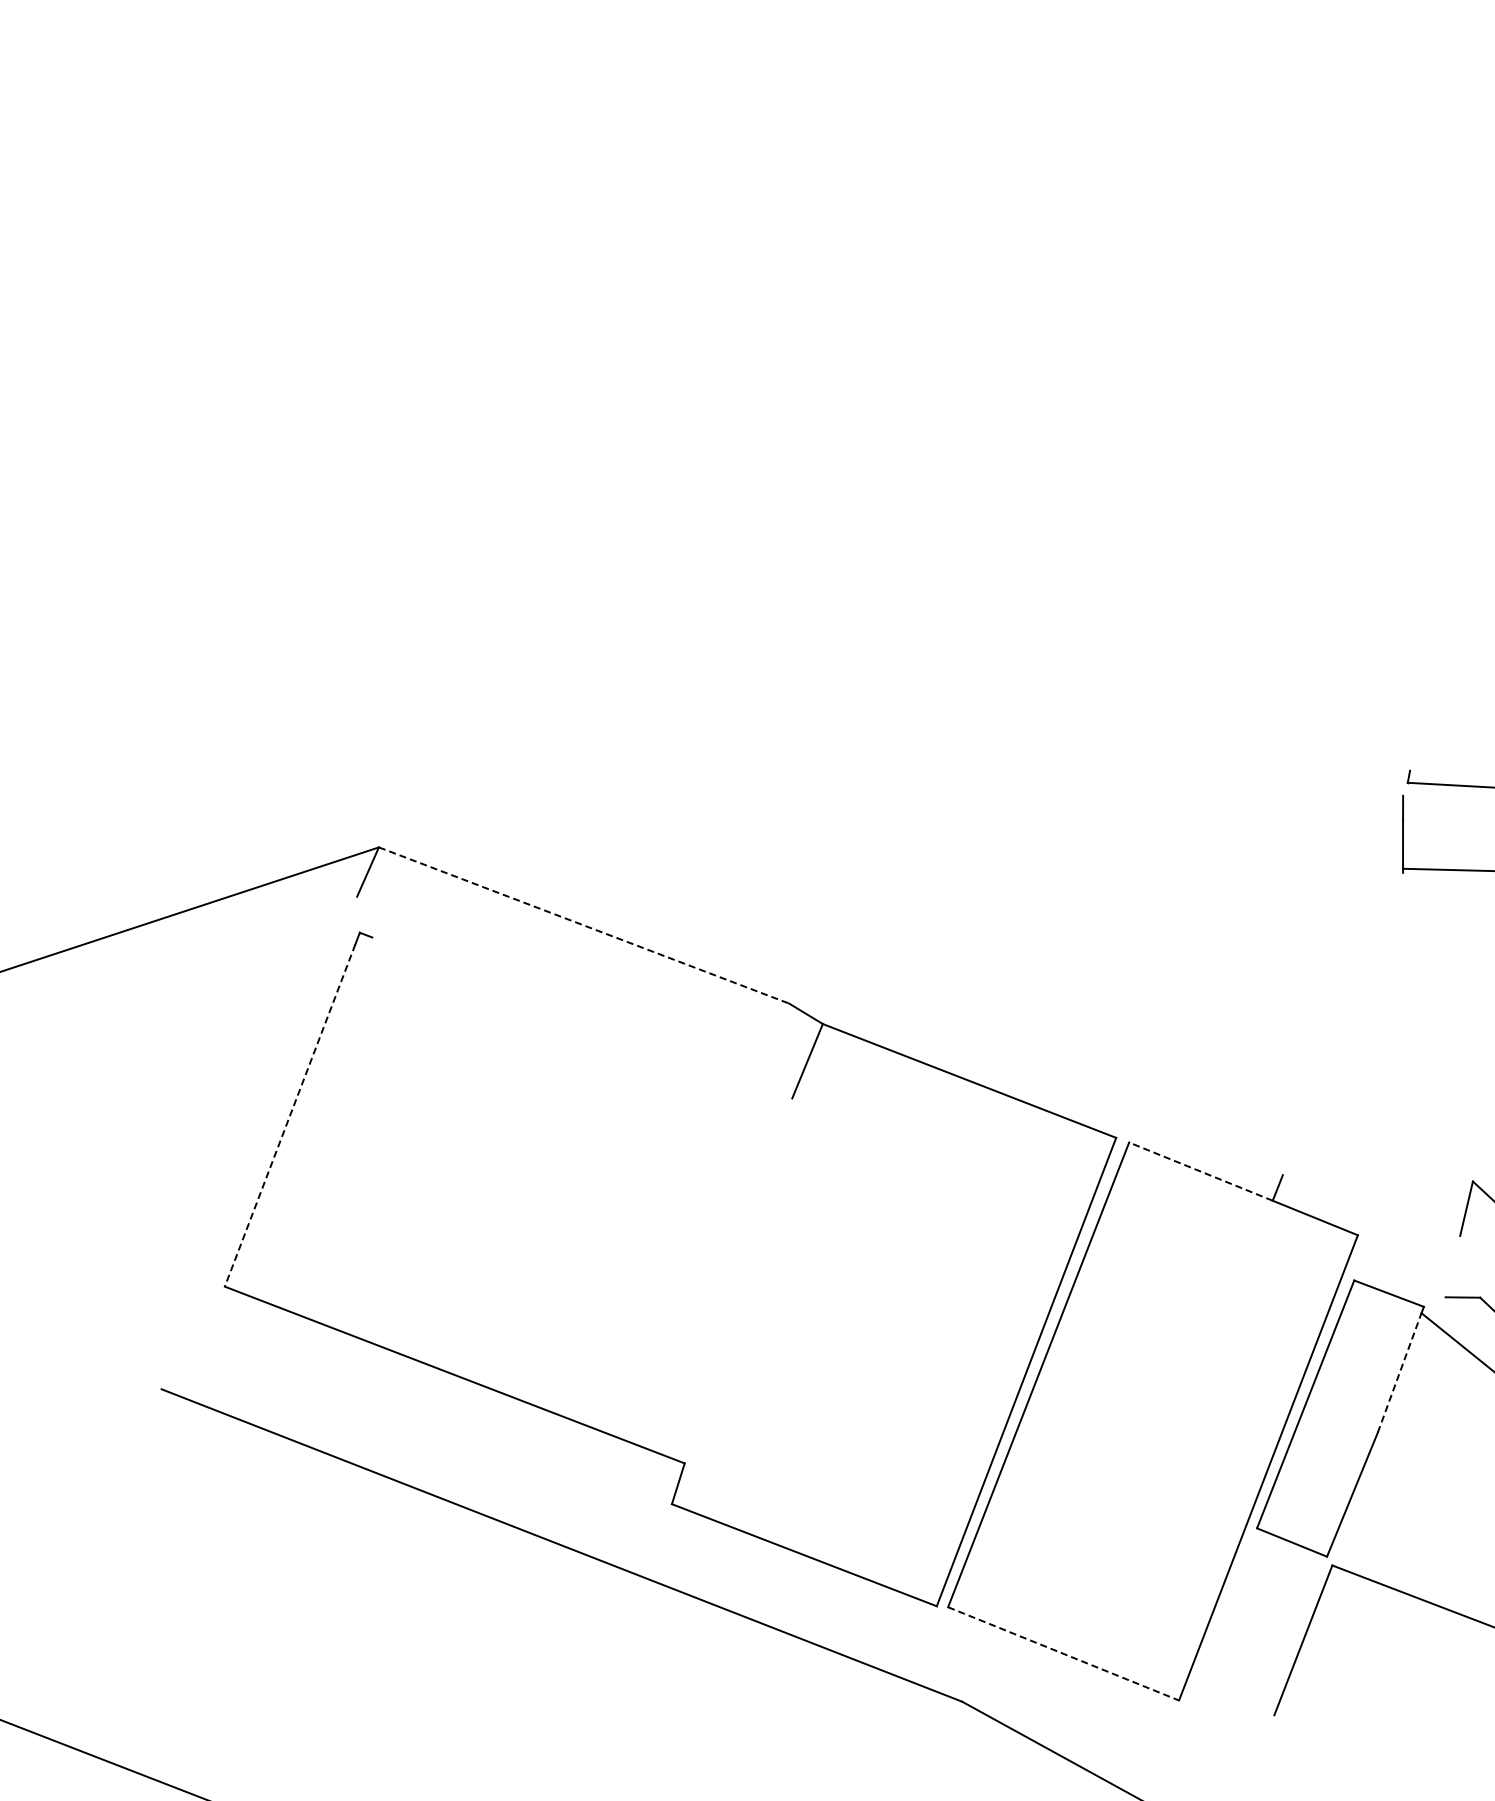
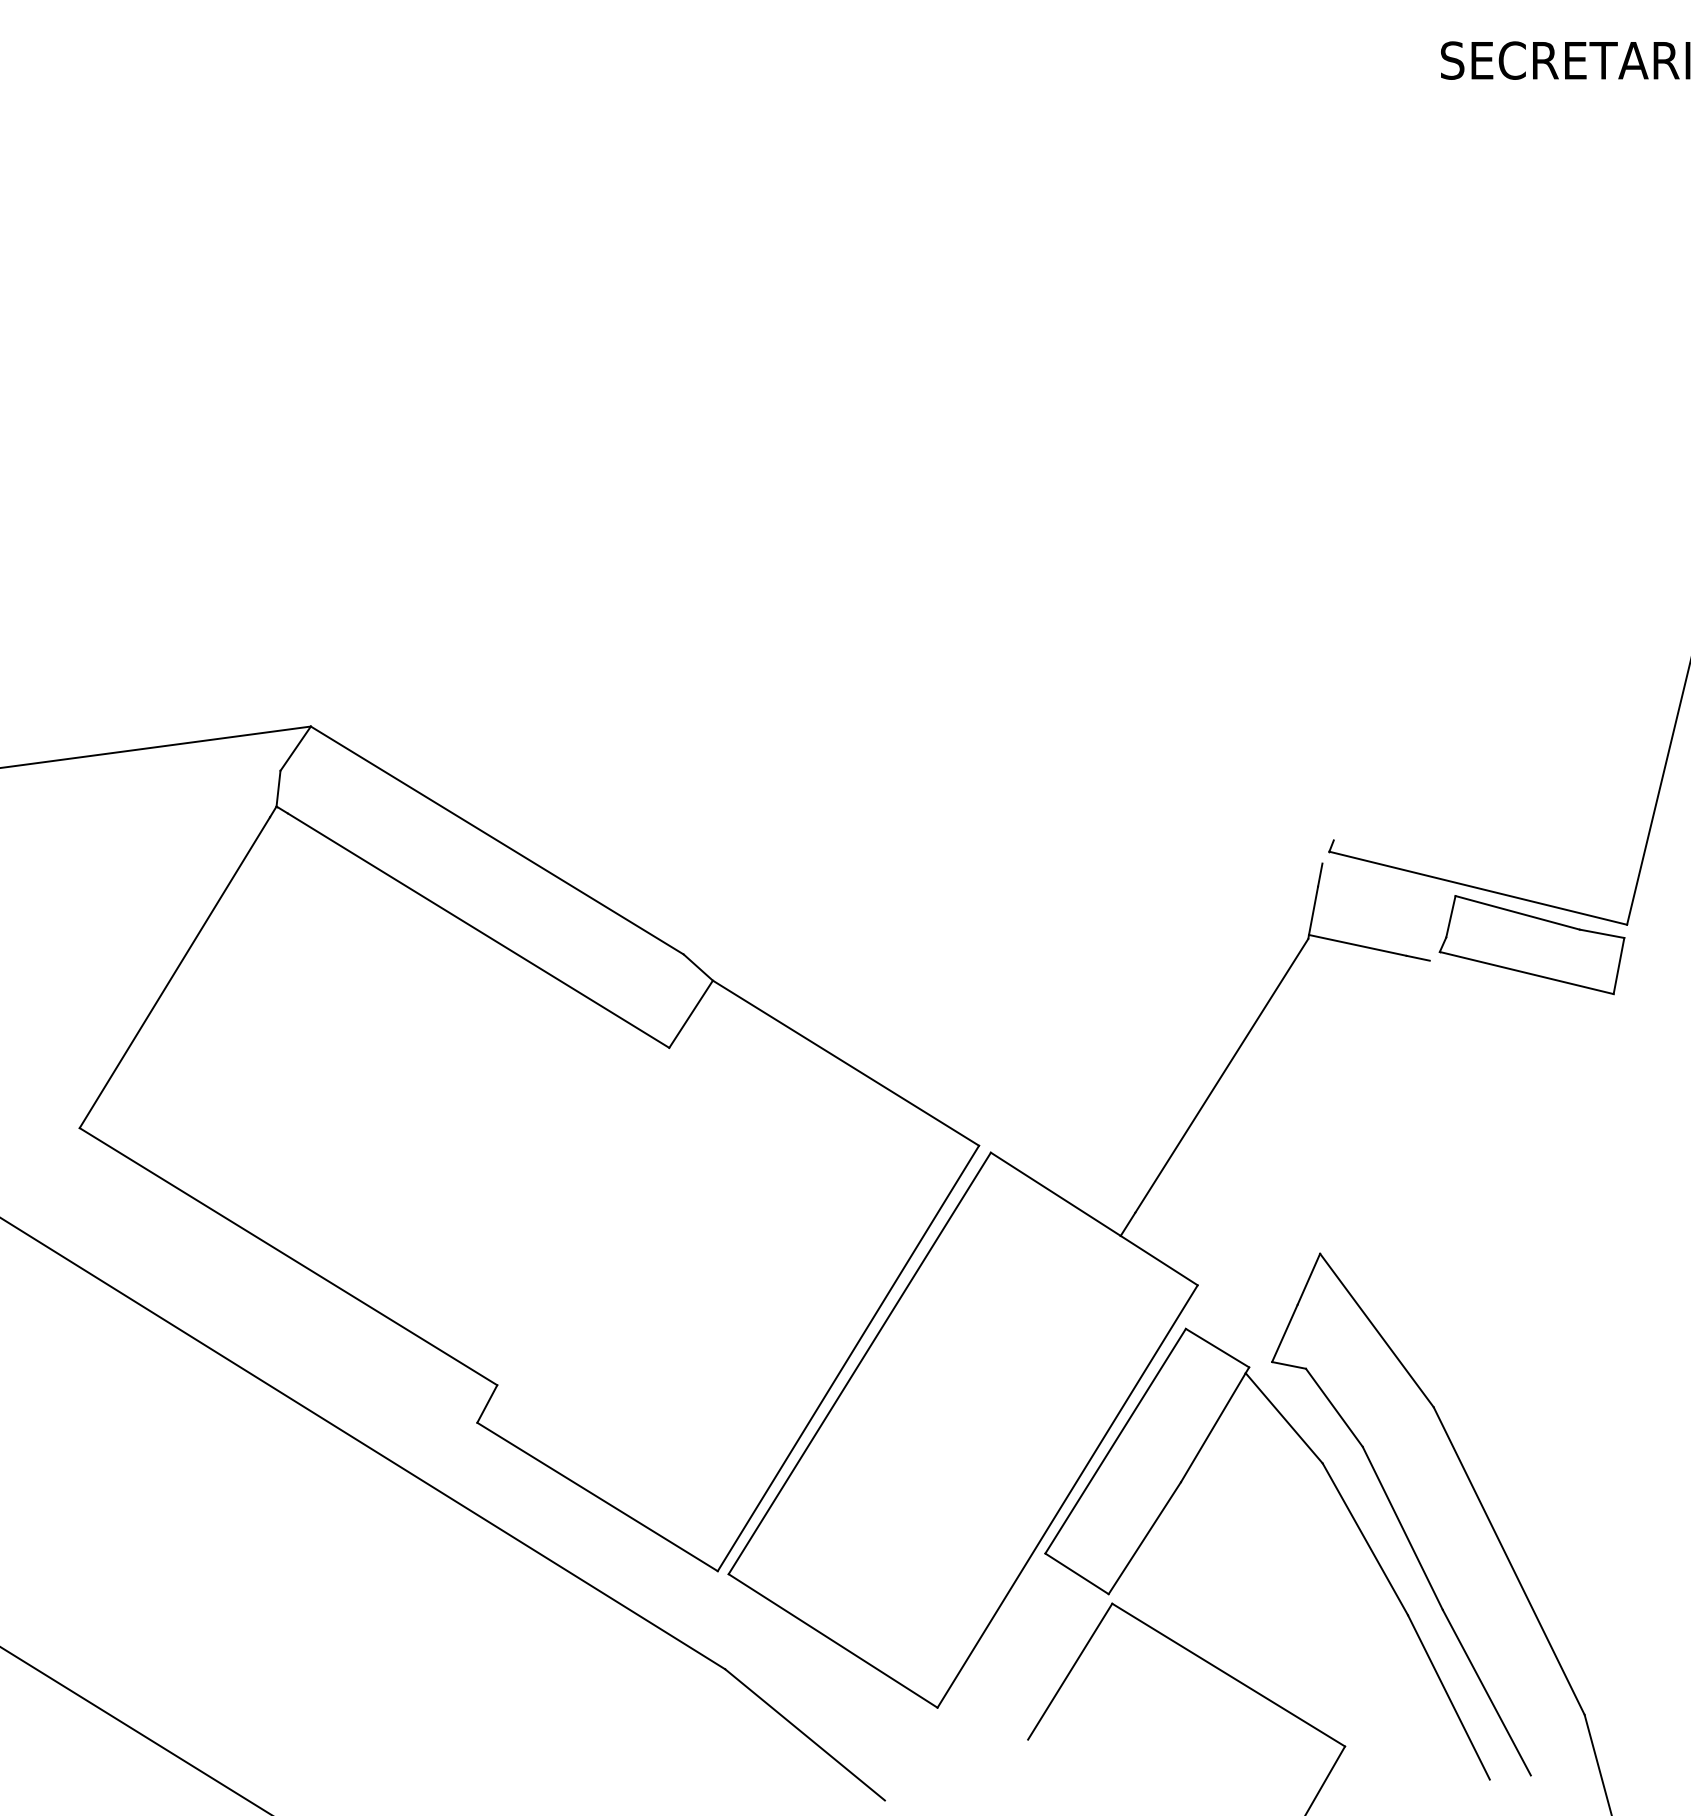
line: (358, 914) -> (278, 788), added
line: (584, 925) -> (497, 840), dashed -> solid
line: (582, 1017) -> (478, 930), added
line: (1342, 1023) -> (1221, 1075), added
line: (289, 1116) -> (174, 973), dashed -> solid
line: (1200, 1171) -> (1055, 1194), dashed -> solid
line: (1452, 1266) -> (1284, 1333), added
line: (1399, 1372) -> (1213, 1427), dashed -> solid
line: (1063, 1653) -> (833, 1640), dashed -> solid

